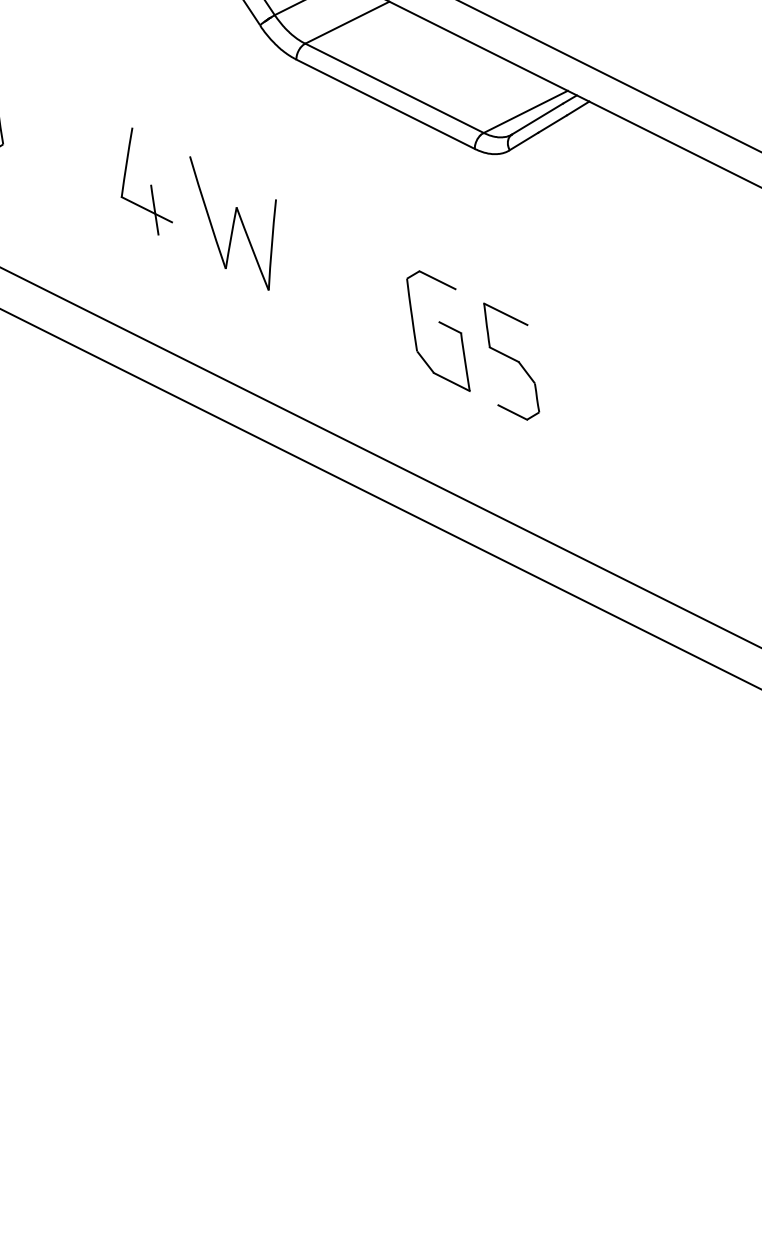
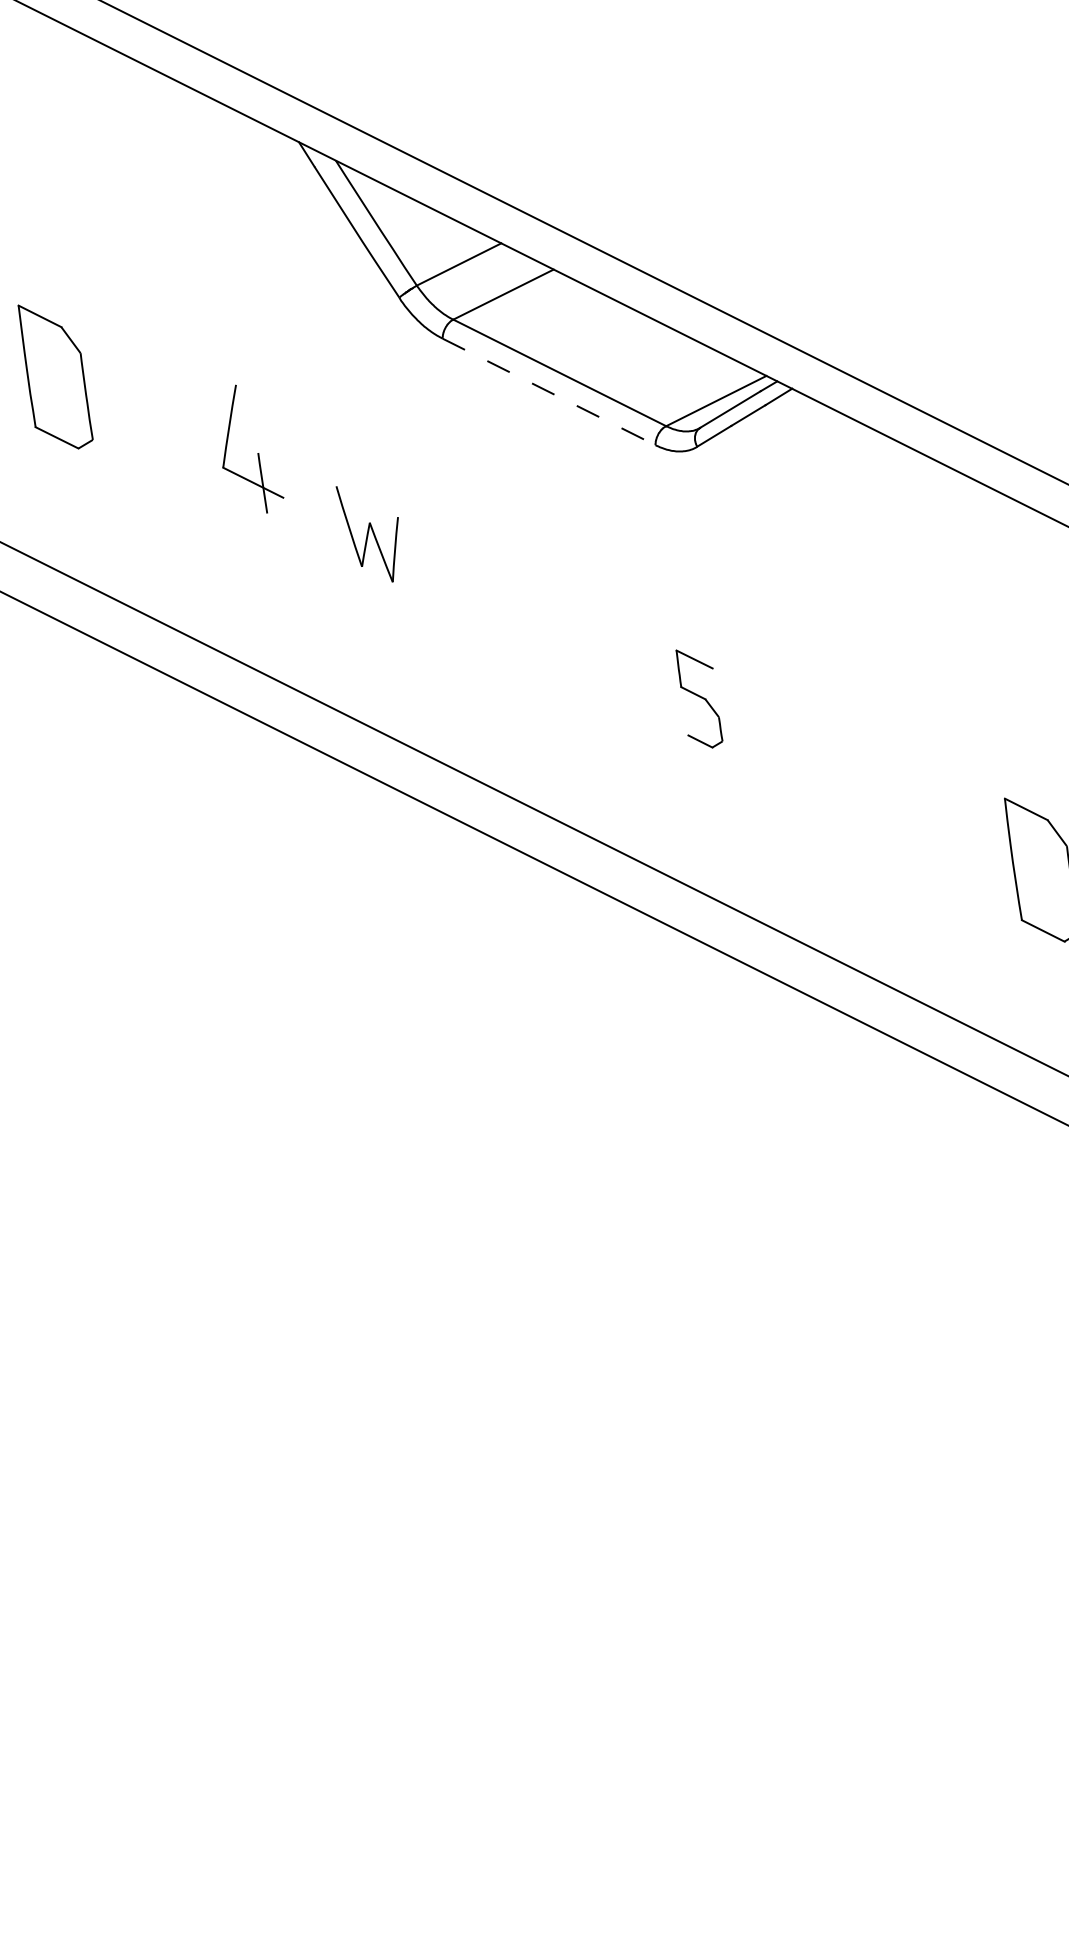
line: (385, 104) -> (549, 392), solid -> dashed
part: (150, 185) -> (257, 453), moved
part: (233, 223) -> (367, 534), size x0.6
part: (441, 324) -> (615, 654), removed
part: (511, 361) -> (699, 698), size x0.7

